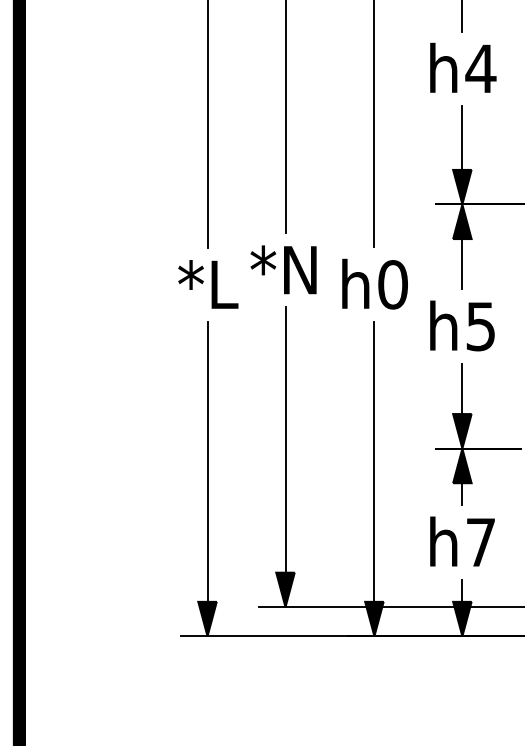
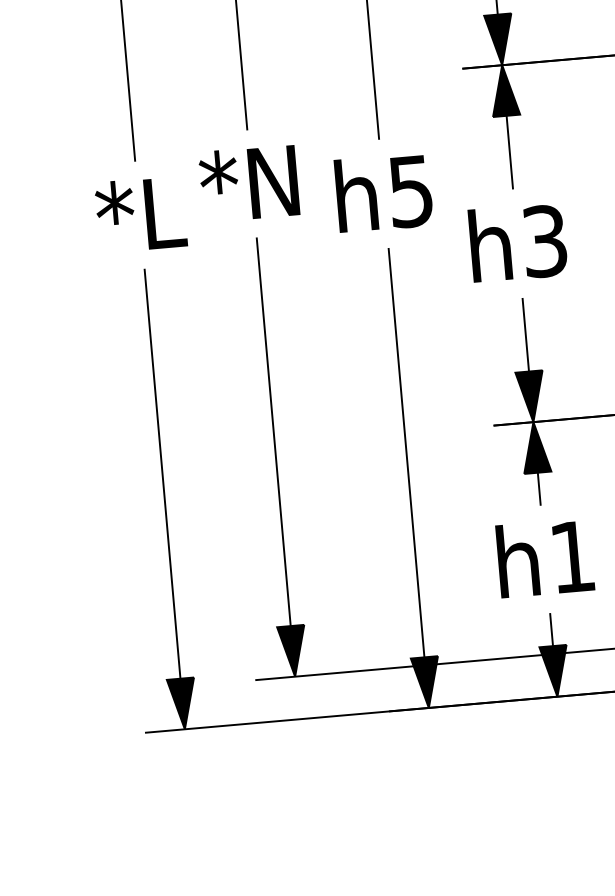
text: (392, 284) -> (410, 191), h0 -> h5
text: (481, 325) -> (545, 239), h5 -> h3
text: (480, 542) -> (571, 557), h7 -> h1

